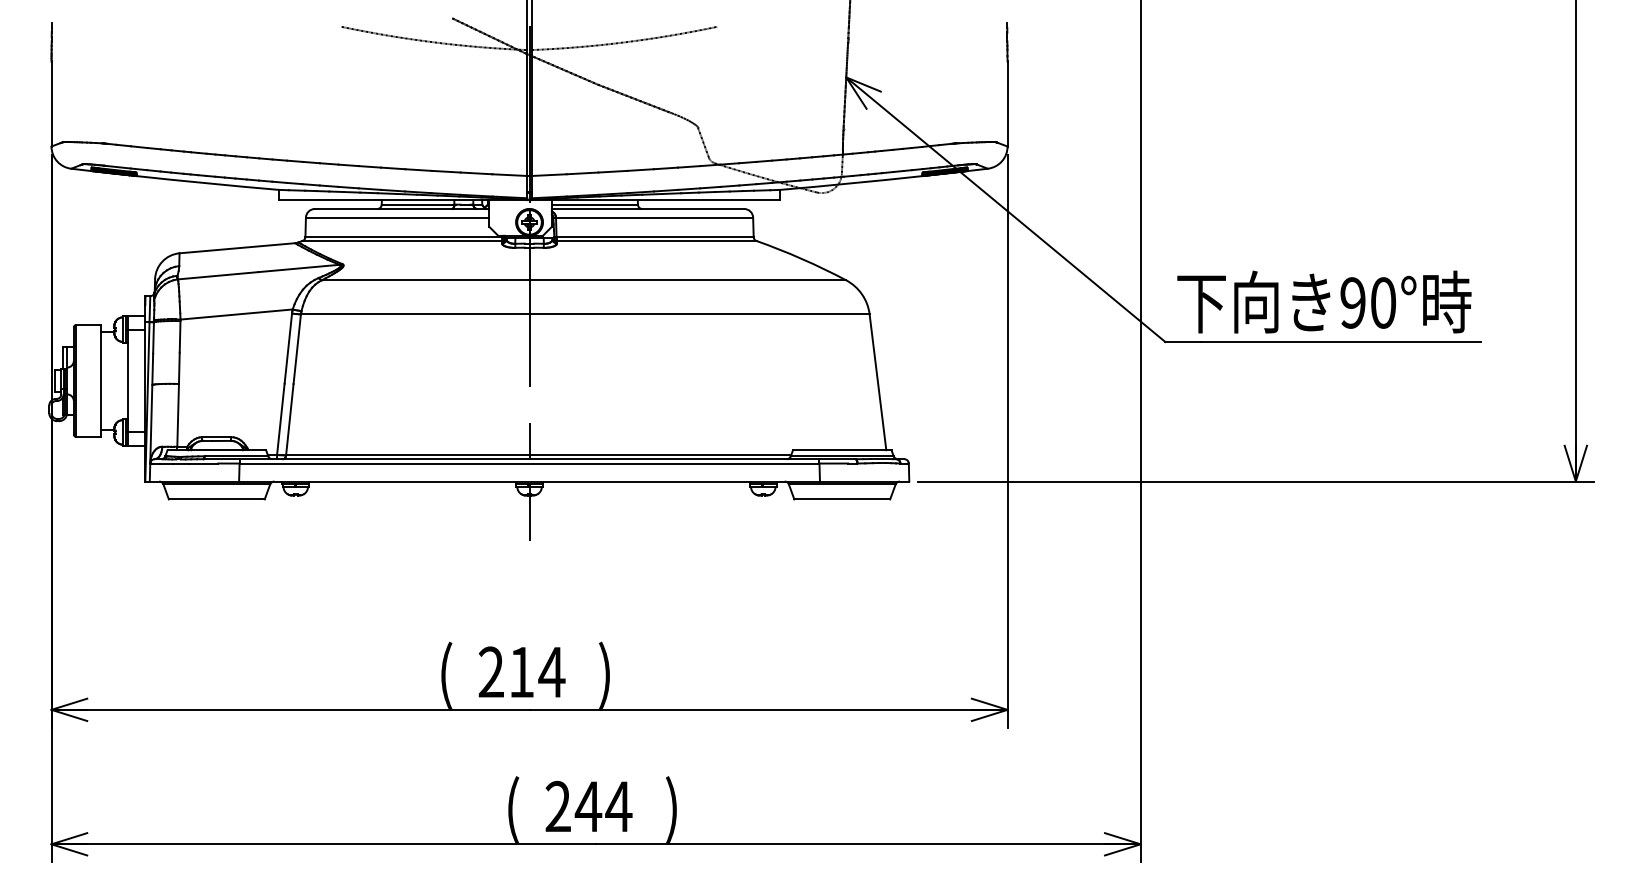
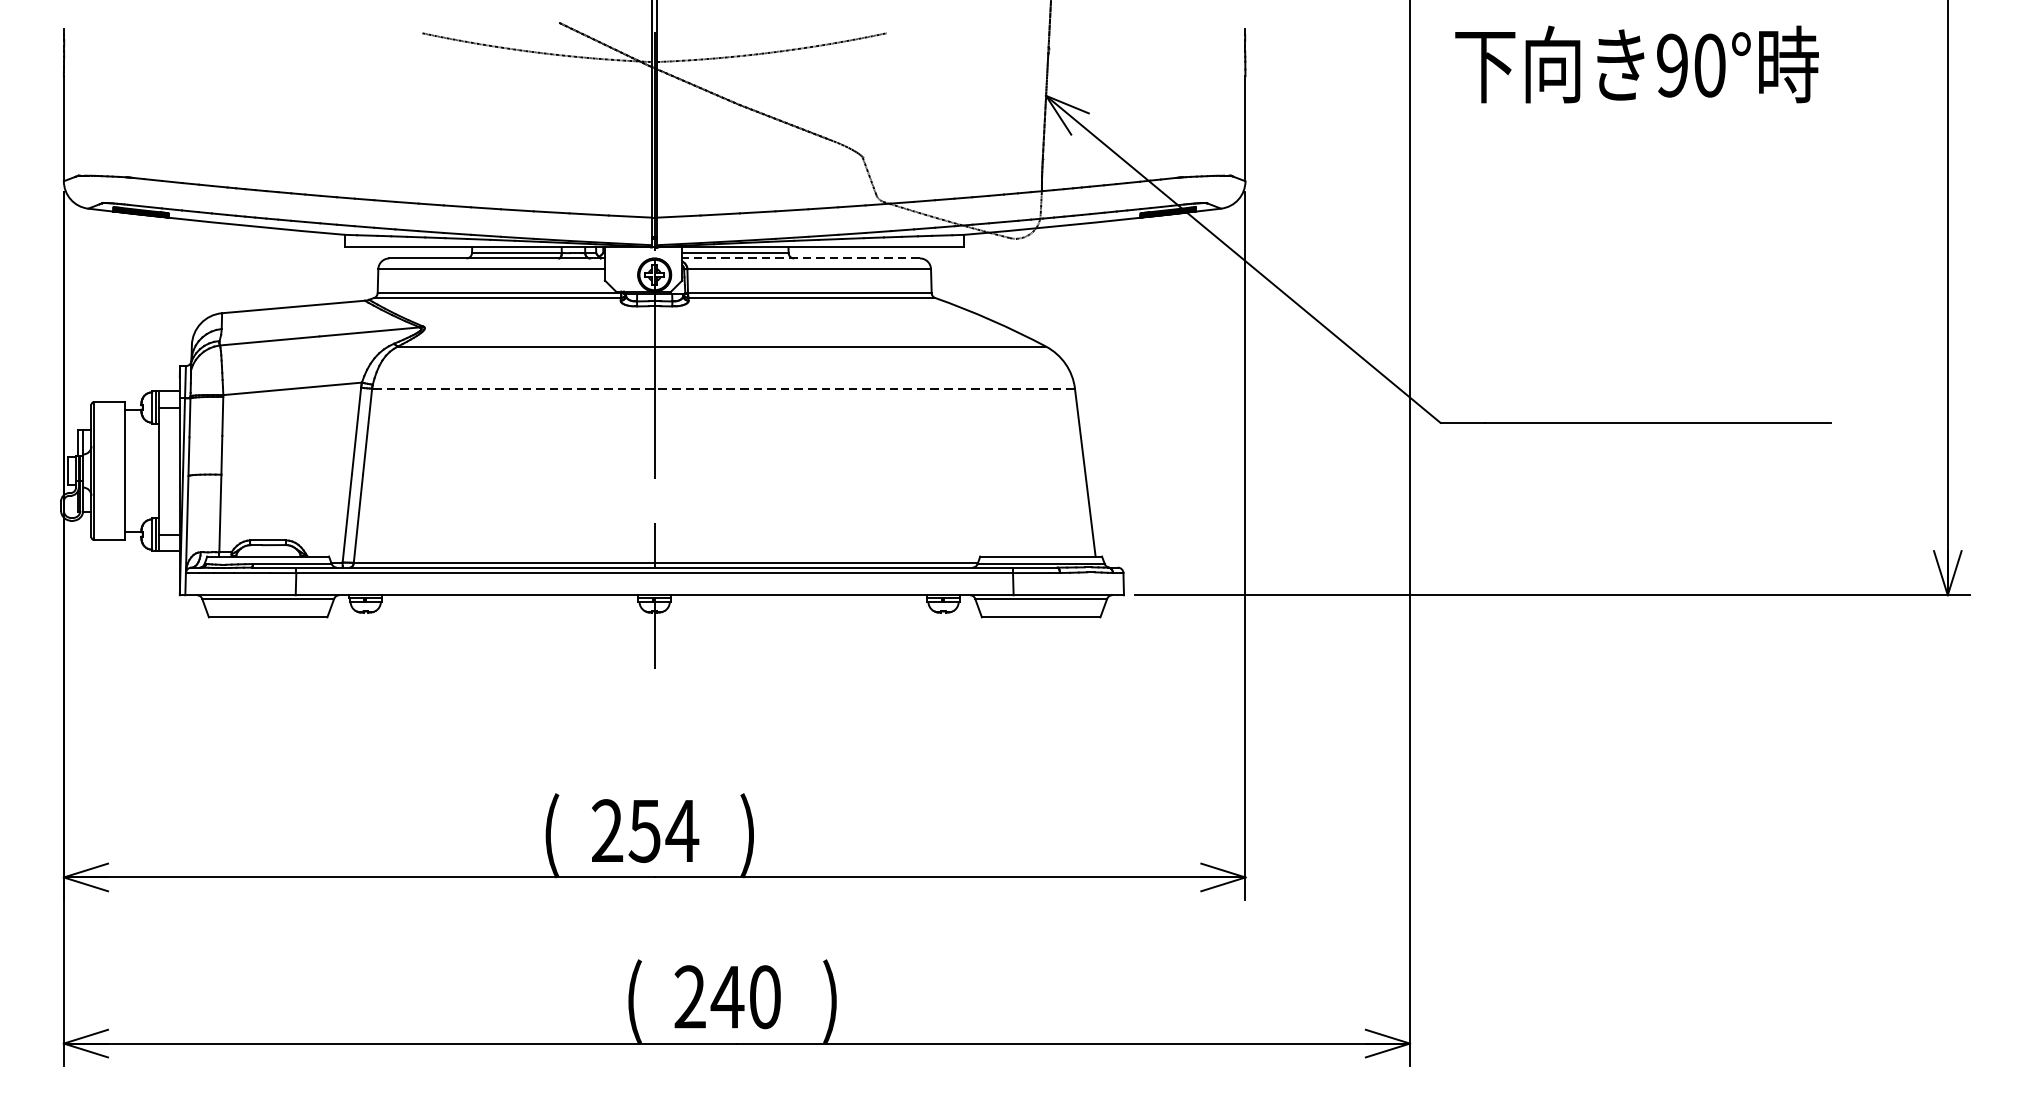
line: (647, 209) -> (800, 259), solid -> dashed
text: (1324, 301) -> (1637, 63), moved
line: (584, 314) -> (722, 388), solid -> dashed
text: (521, 672) -> (644, 831), 214 -> 254
text: (618, 806) -> (764, 996), 244 -> 240

